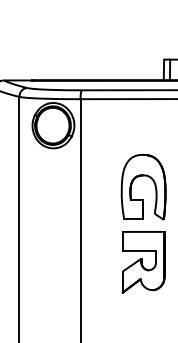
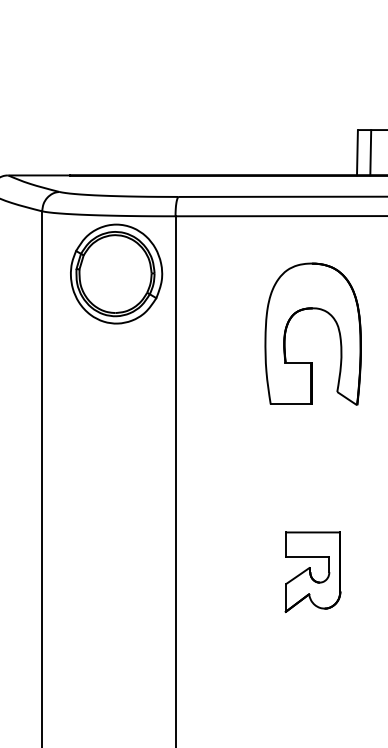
part: (143, 176) -> (312, 310), moved
part: (143, 262) -> (312, 572), size x0.6

